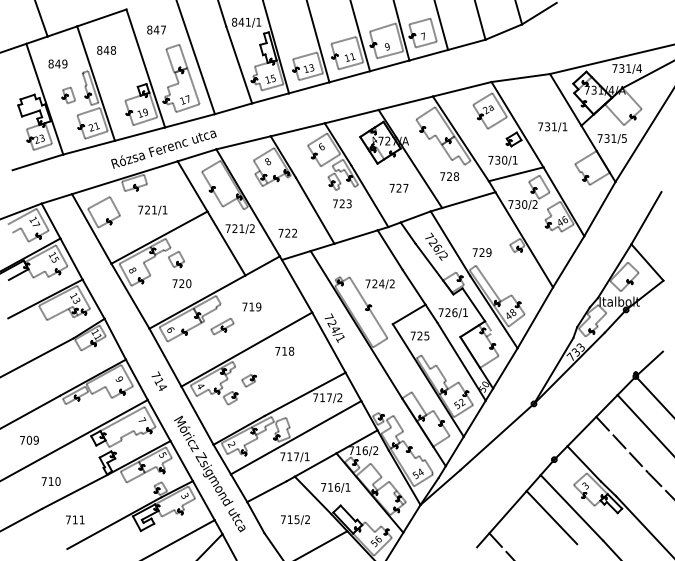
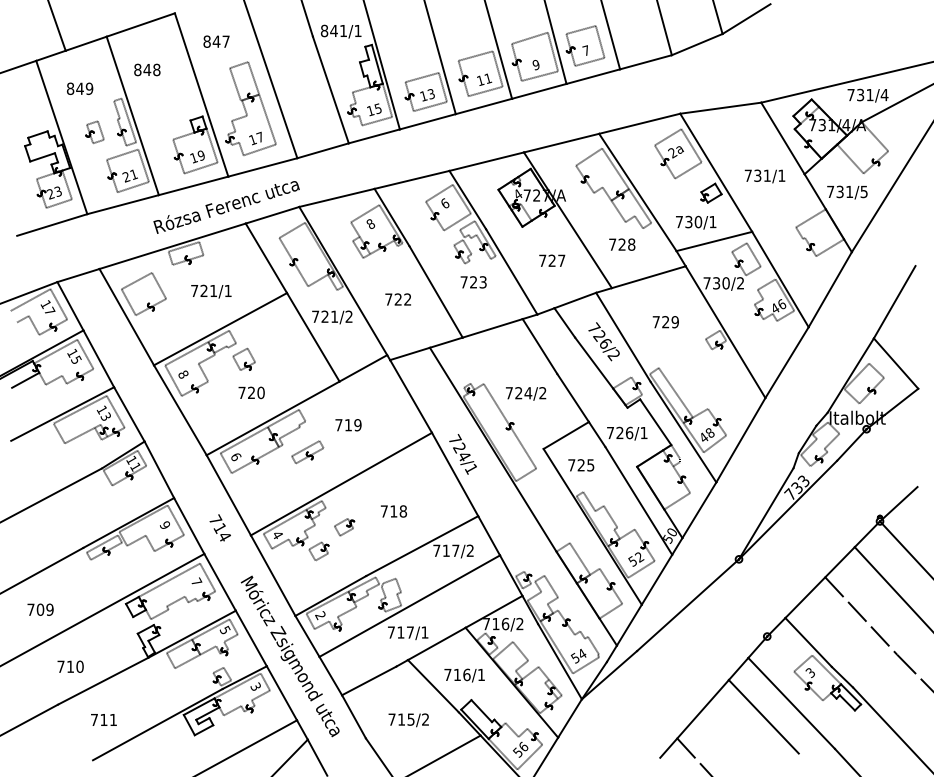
text: (287, 232) -> (397, 298), moved
text: (481, 252) -> (664, 322), moved
text: (284, 350) -> (393, 510), moved

